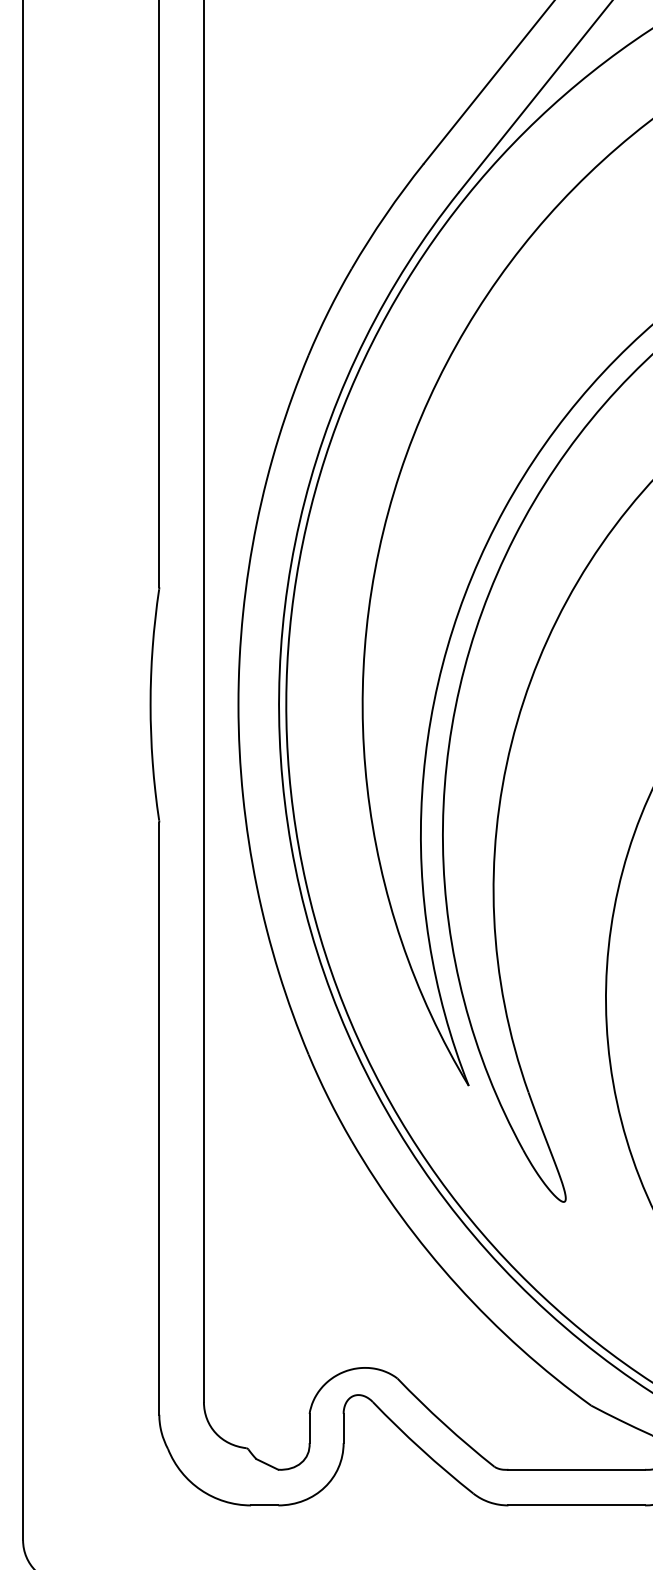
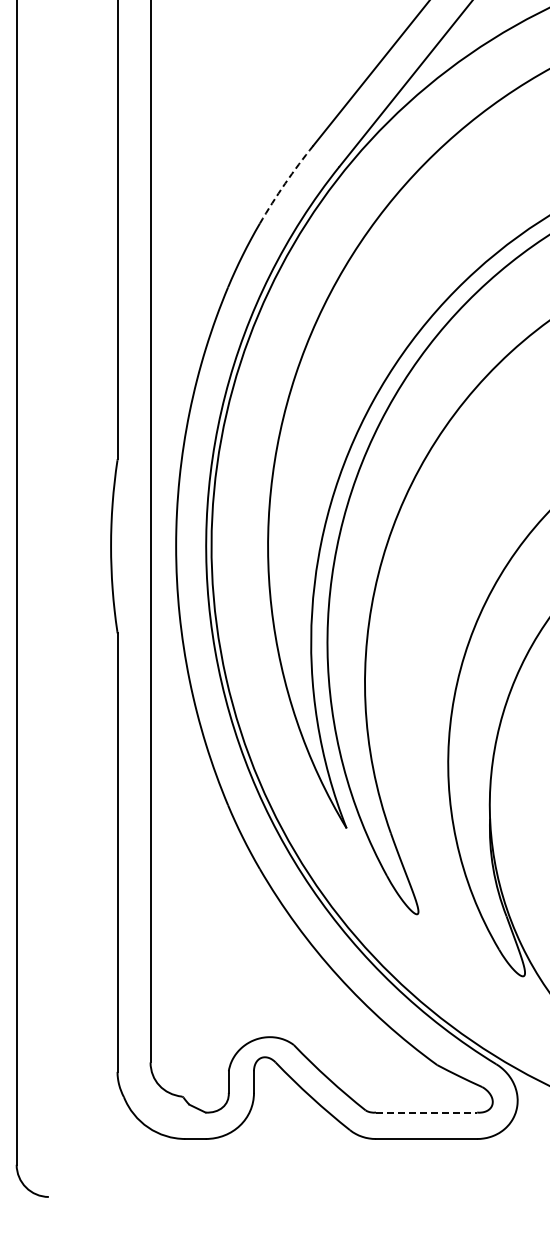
arc: (386, 214) -> (285, 183), solid -> dashed
line: (576, 1469) -> (426, 1112), solid -> dashed

